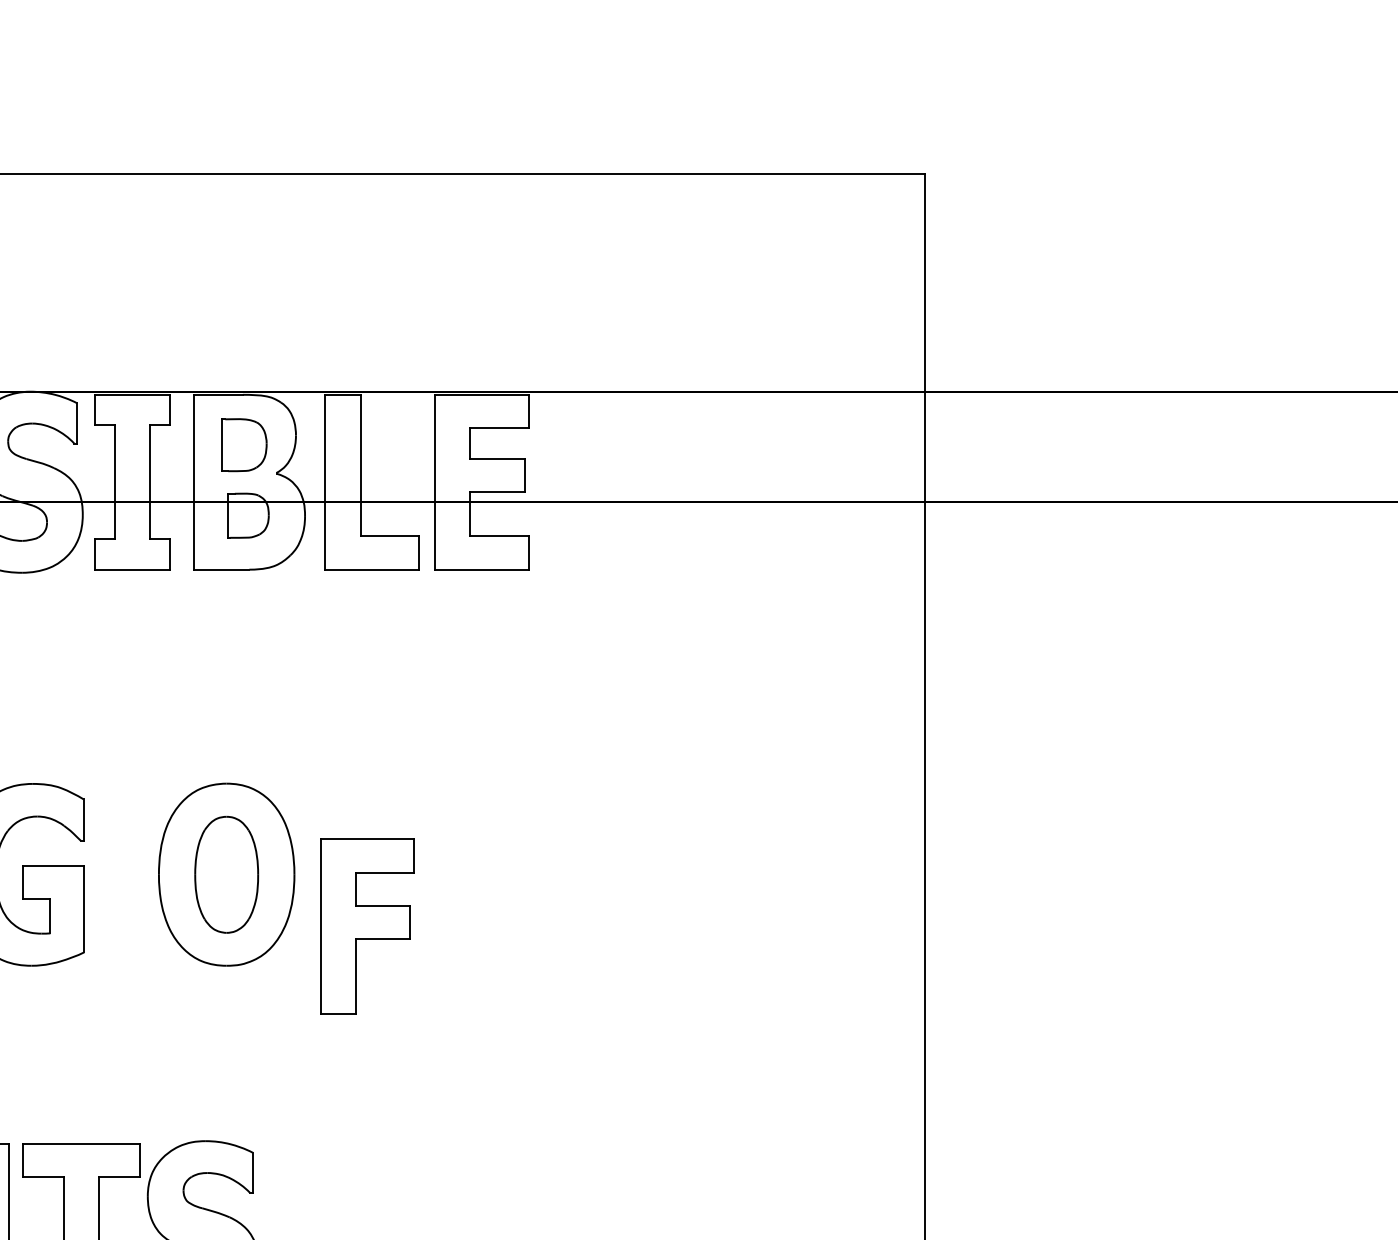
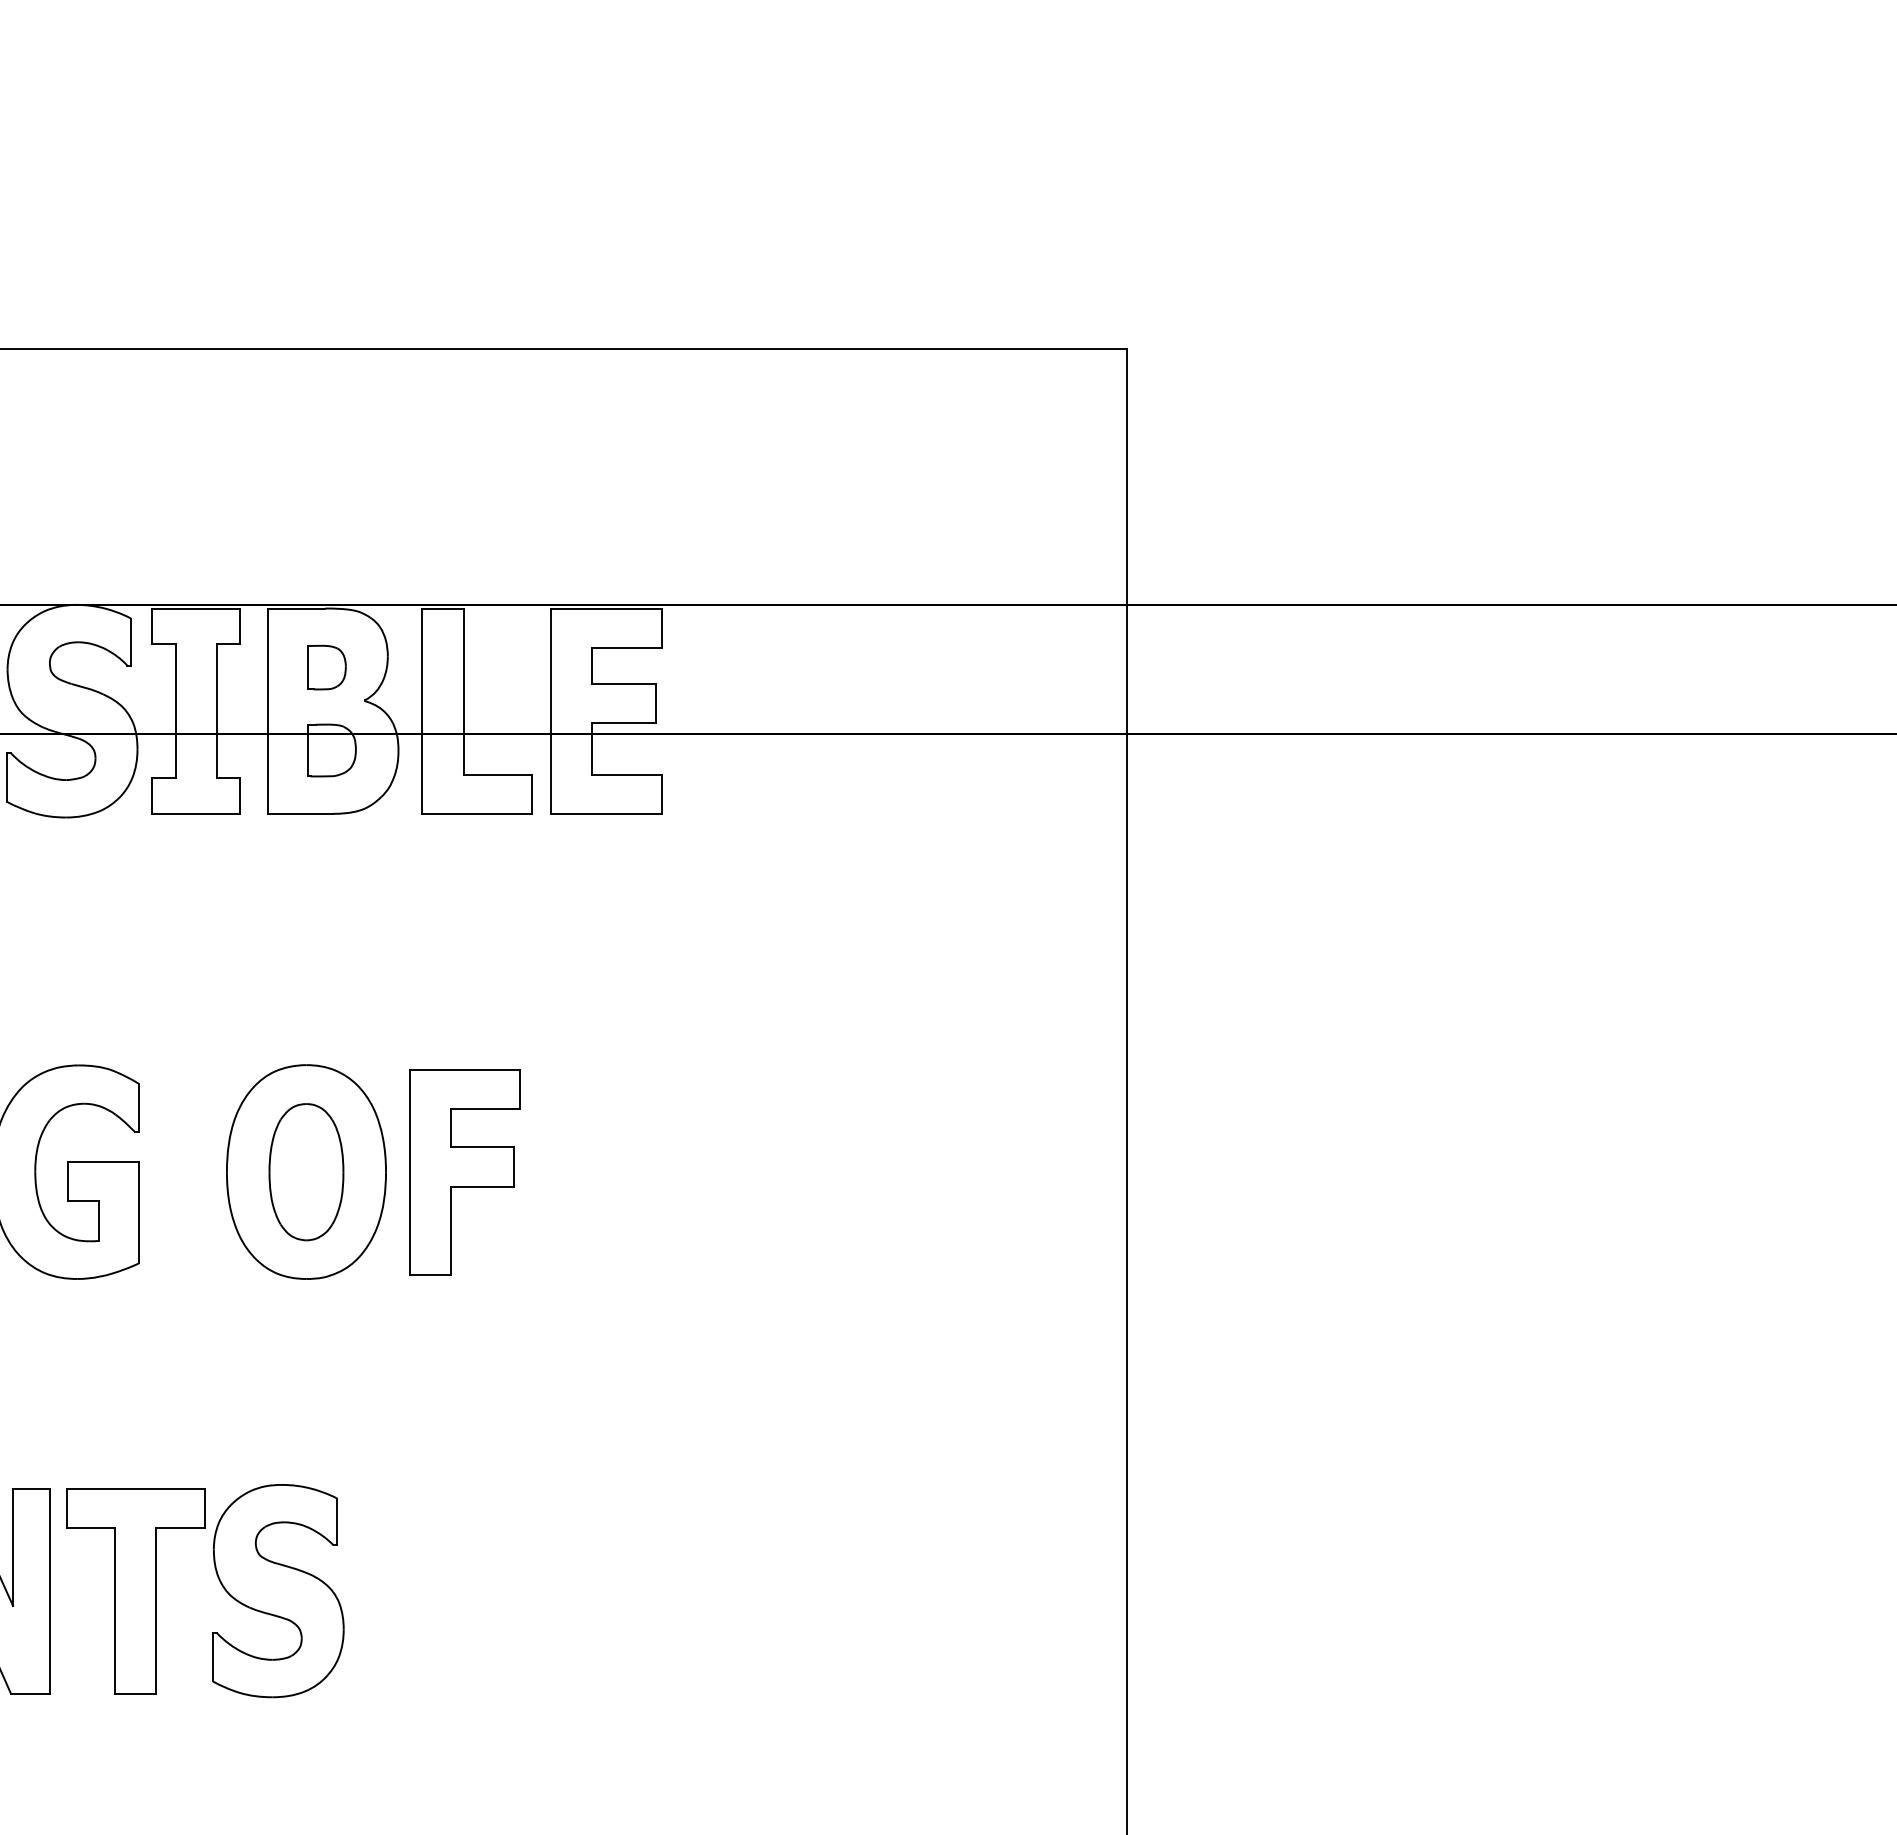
part: (243, 445) -> (326, 667), size x0.71
part: (367, 927) -> (464, 1172), moved

